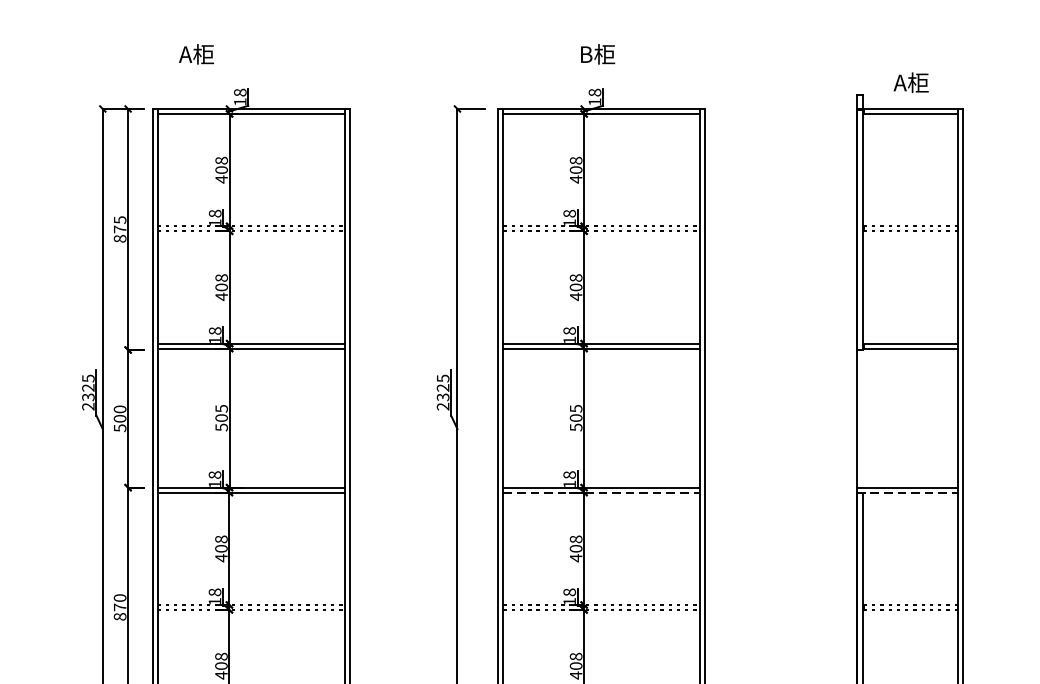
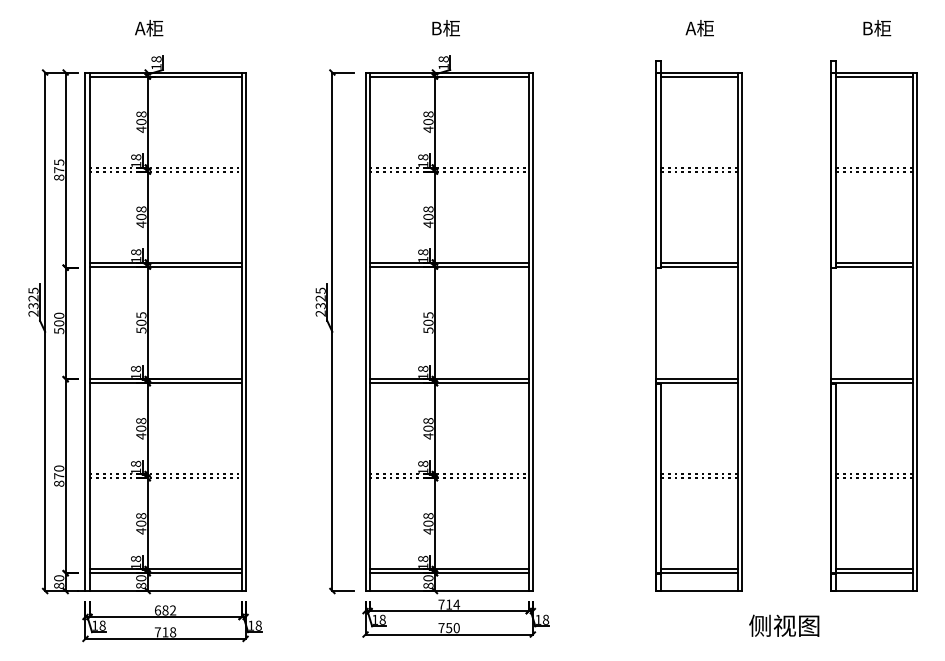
text: (197, 54) -> (149, 28), moved
text: (910, 83) -> (699, 28), moved
line: (602, 492) -> (449, 383), dashed -> solid
line: (907, 492) -> (696, 383), dashed -> solid

